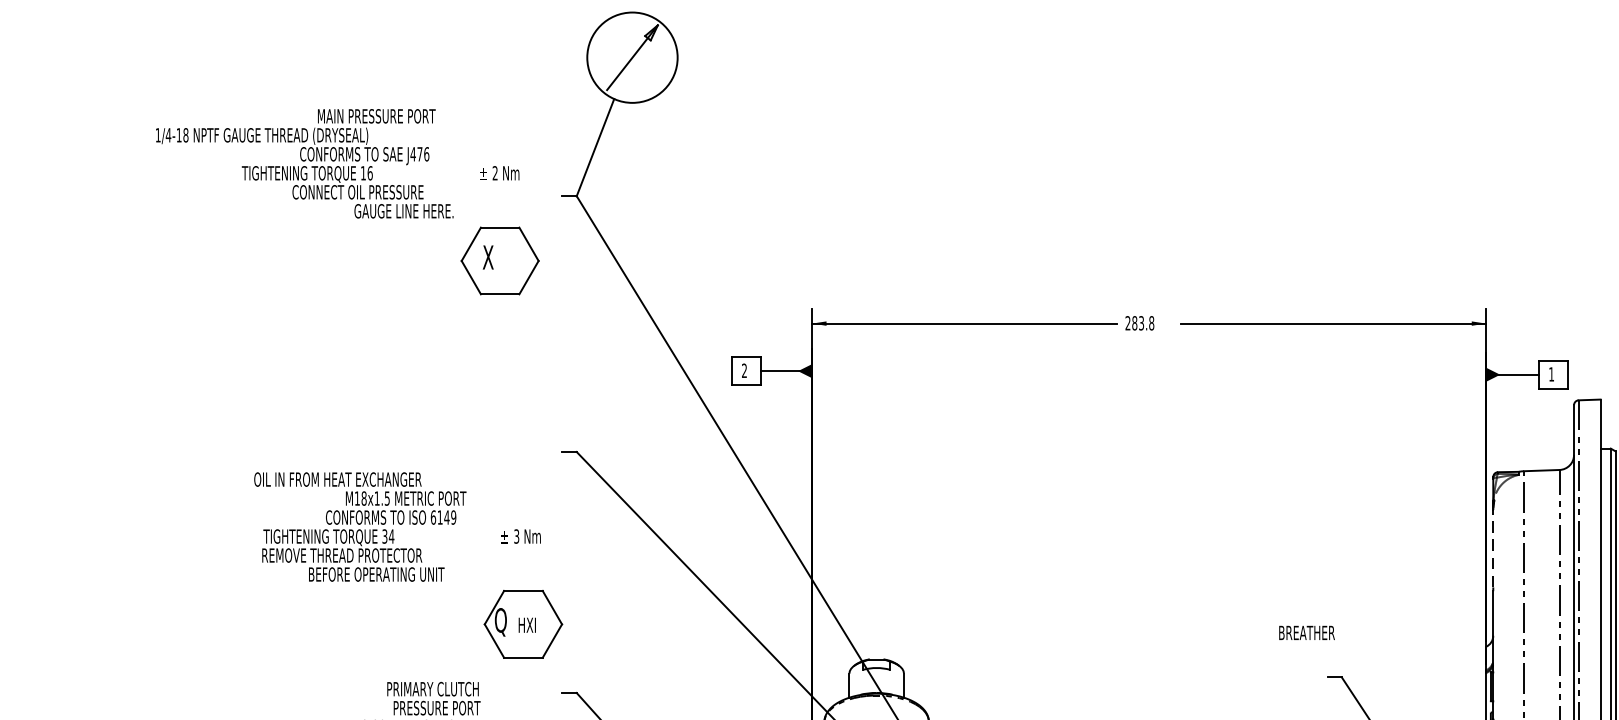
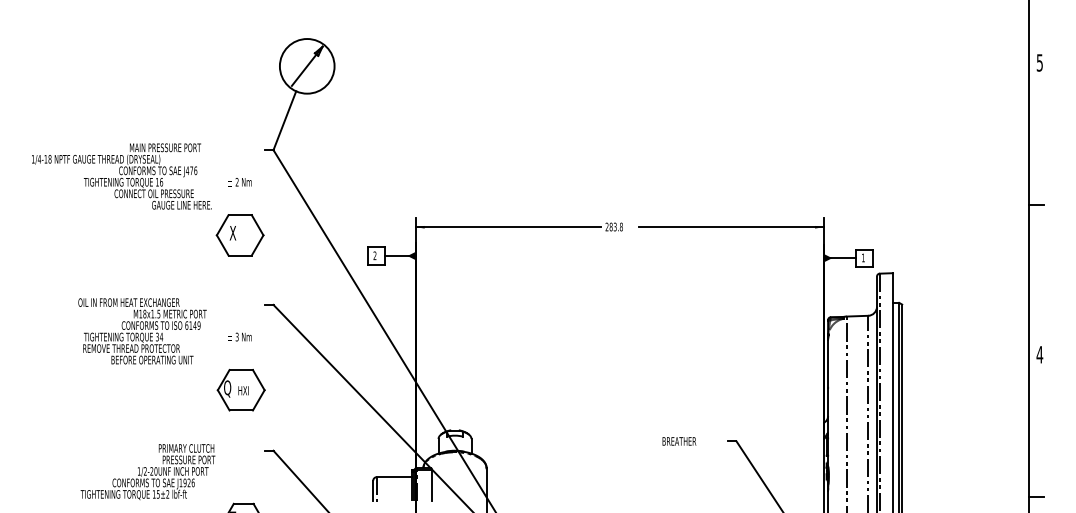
part: (348, 201) -> (148, 199), moved
line: (1493, 547) -> (828, 362), dashed -> solid
part: (408, 565) -> (171, 354), moved
text: (1307, 633) -> (679, 441), moved

